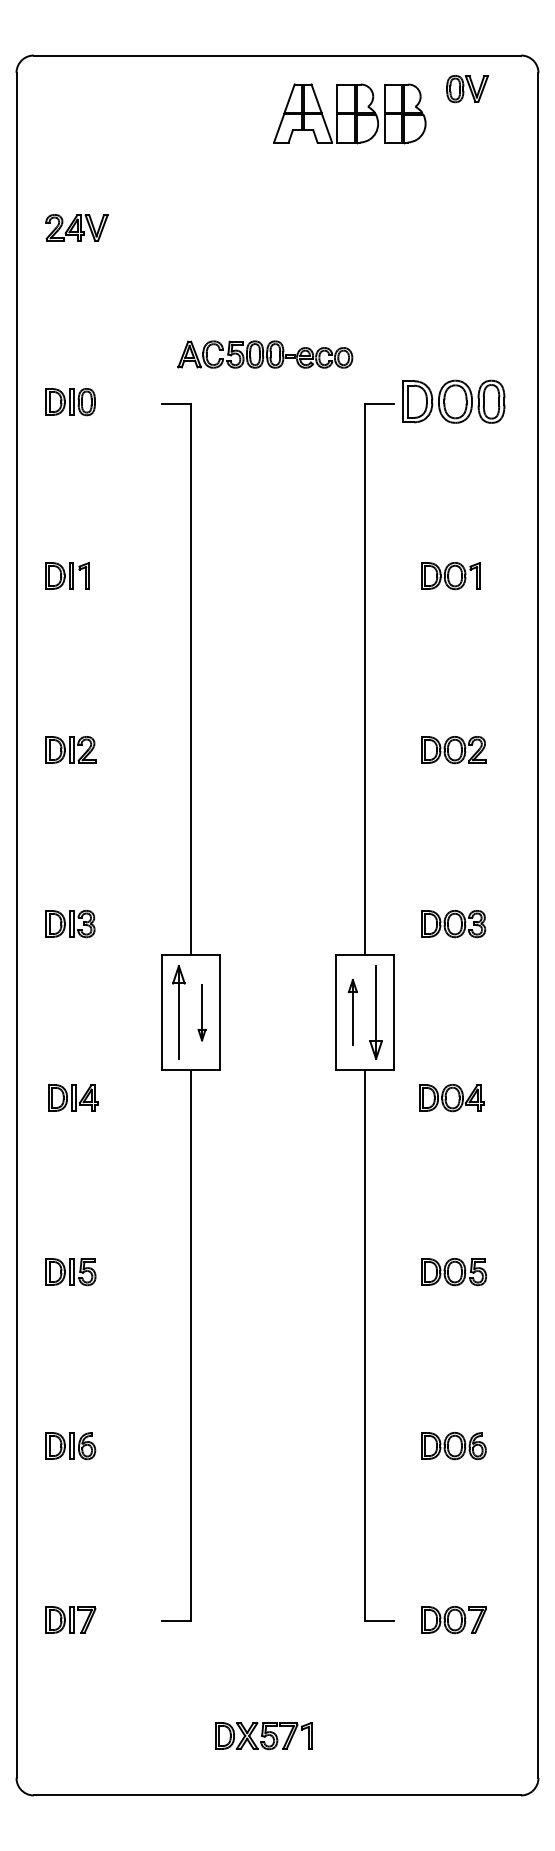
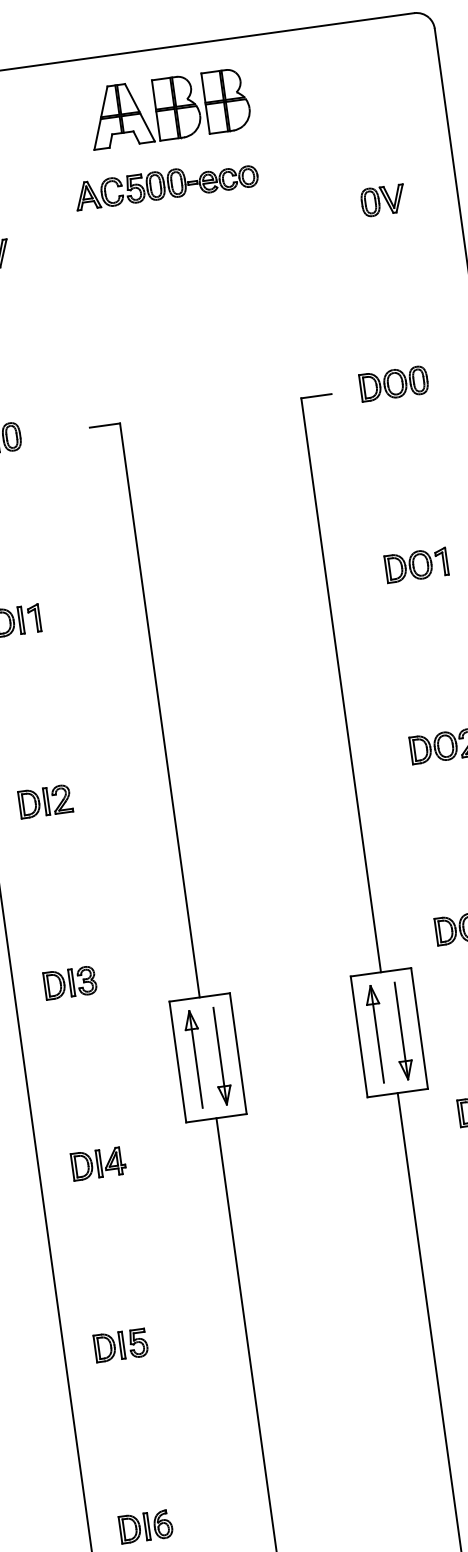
part: (467, 89) -> (383, 201), moved
part: (349, 113) -> (168, 108), moved
part: (265, 354) -> (166, 184), moved
part: (453, 402) -> (393, 384), size x0.62
part: (201, 1012) -> (219, 1056), size x1.67
part: (352, 1012) -> (376, 1034), size x1.43

